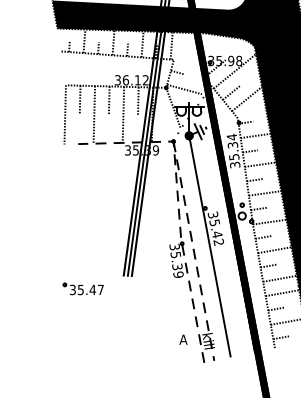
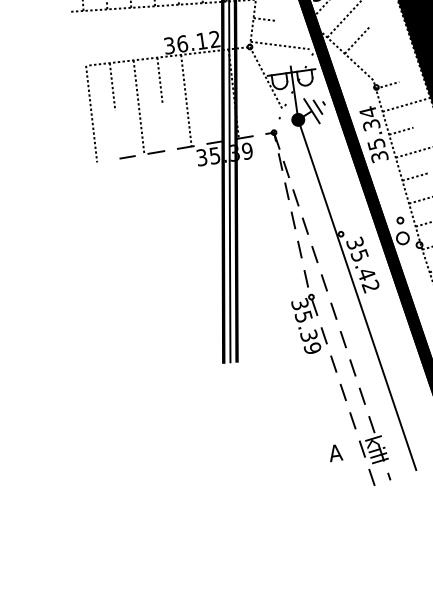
line: (246, 98) -> (382, 45), removed
line: (138, 100) -> (207, 73), removed
part: (82, 288) -> (159, 392), removed

